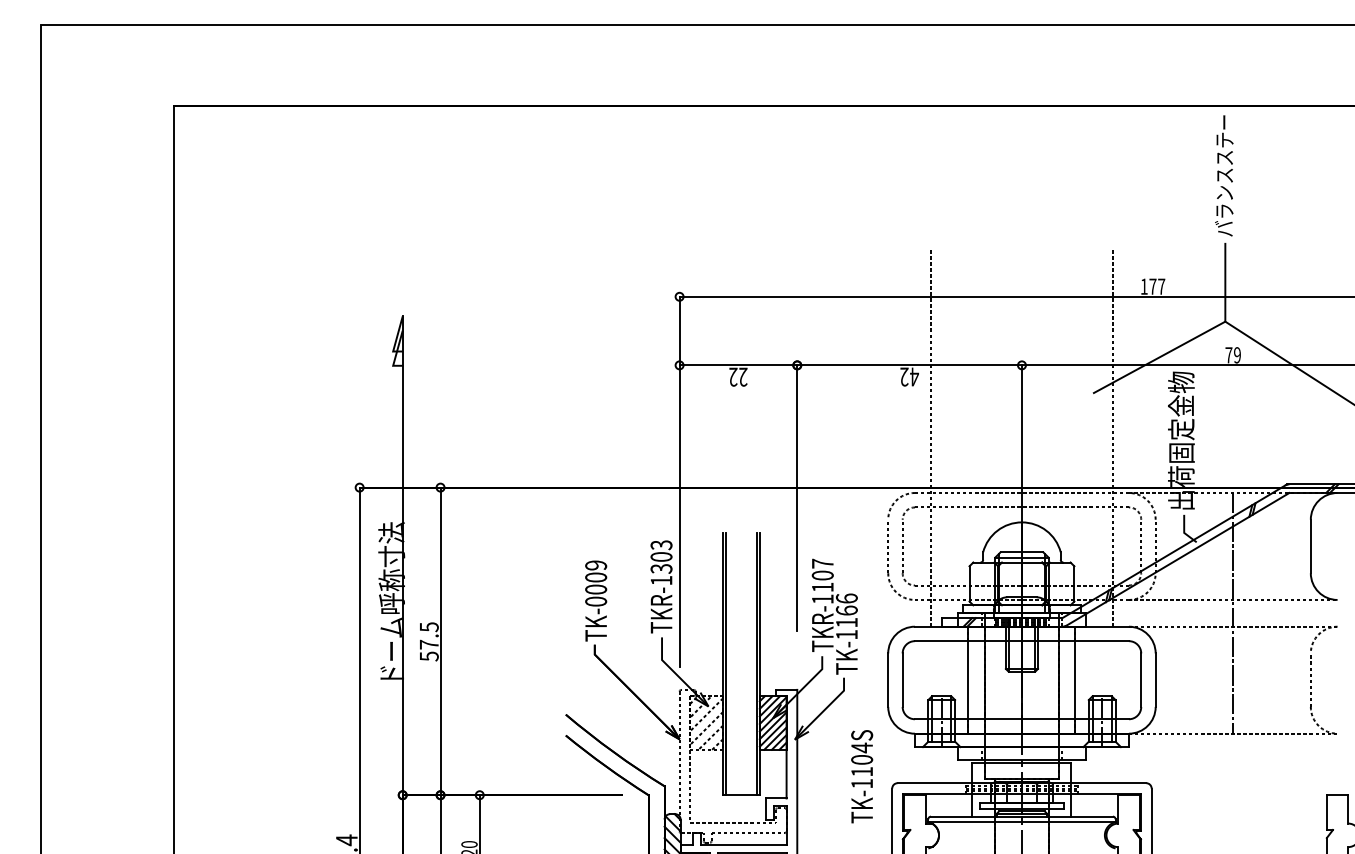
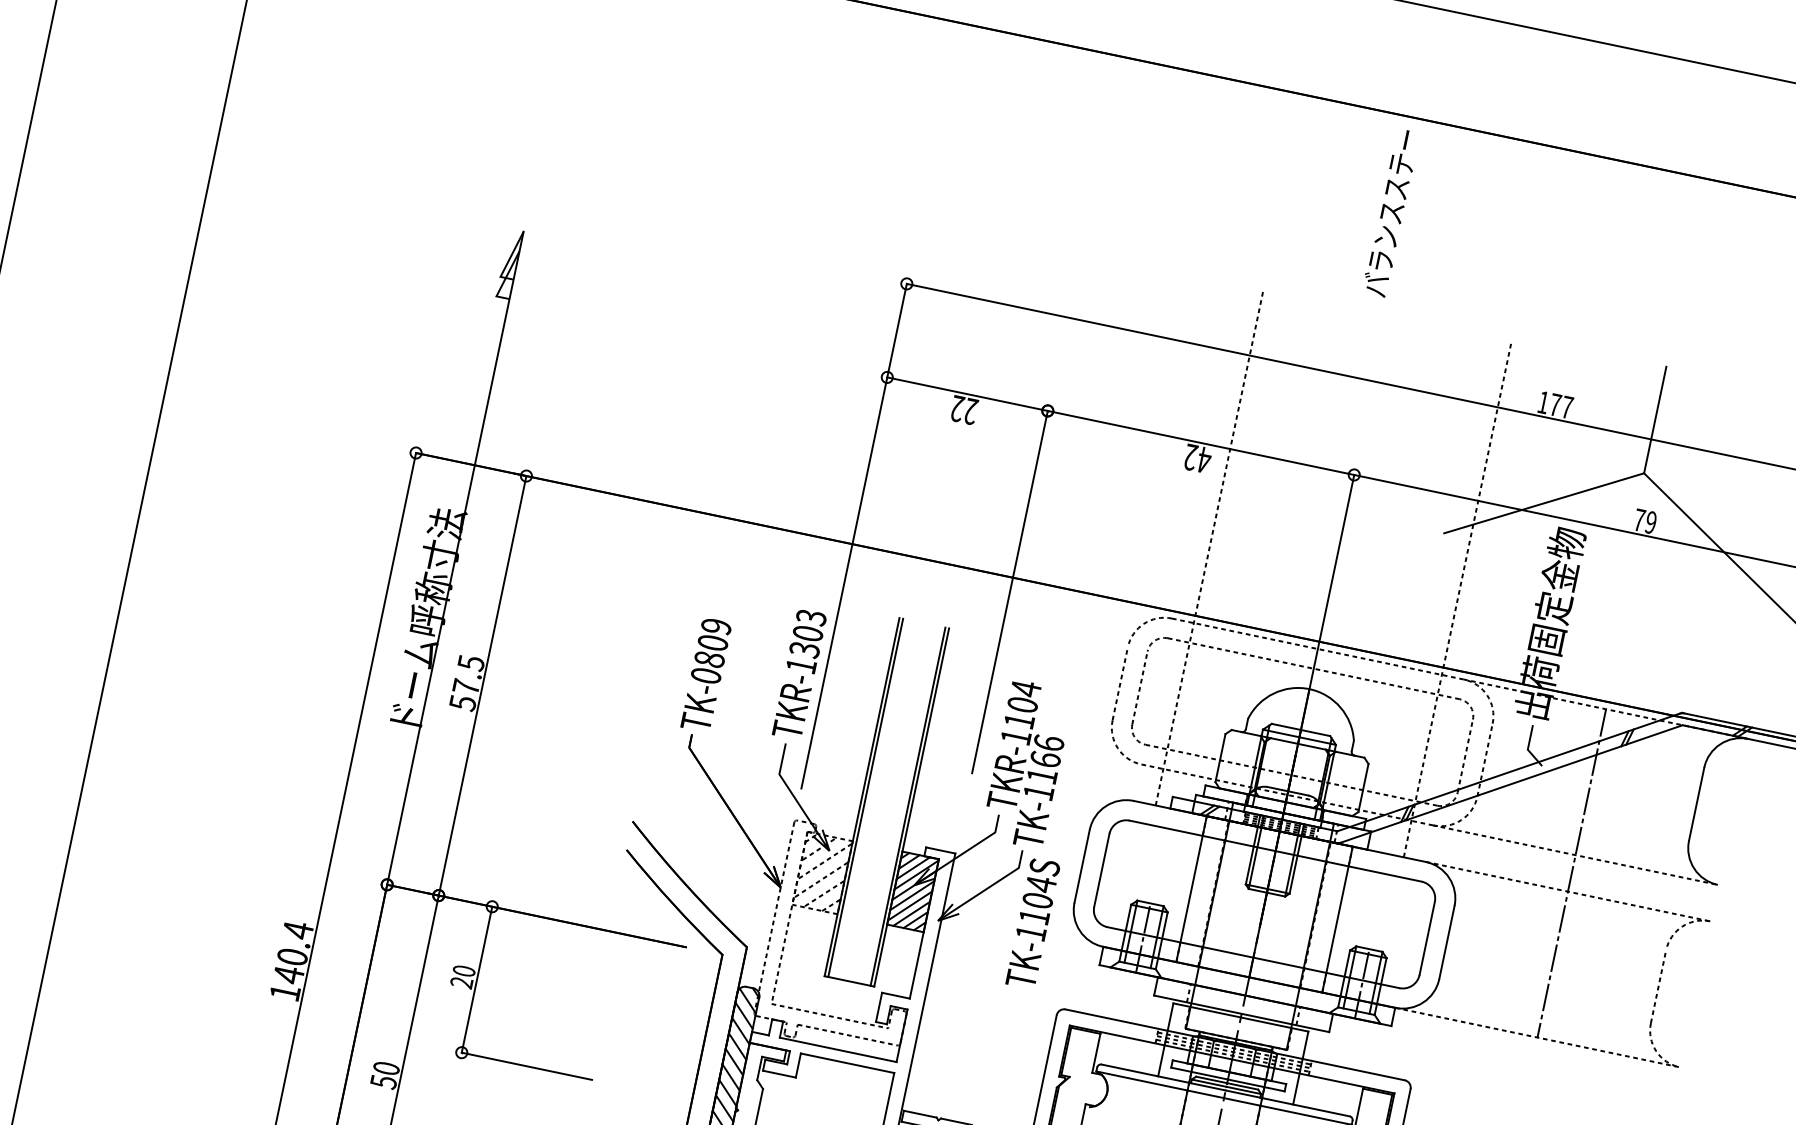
text: (1224, 175) -> (1391, 212), moved
text: (822, 563) -> (1025, 688), TKR-1107 -> TKR-1104
text: (595, 589) -> (708, 659), TK-0009 -> TK-0809
text: (862, 776) -> (1033, 923), moved

